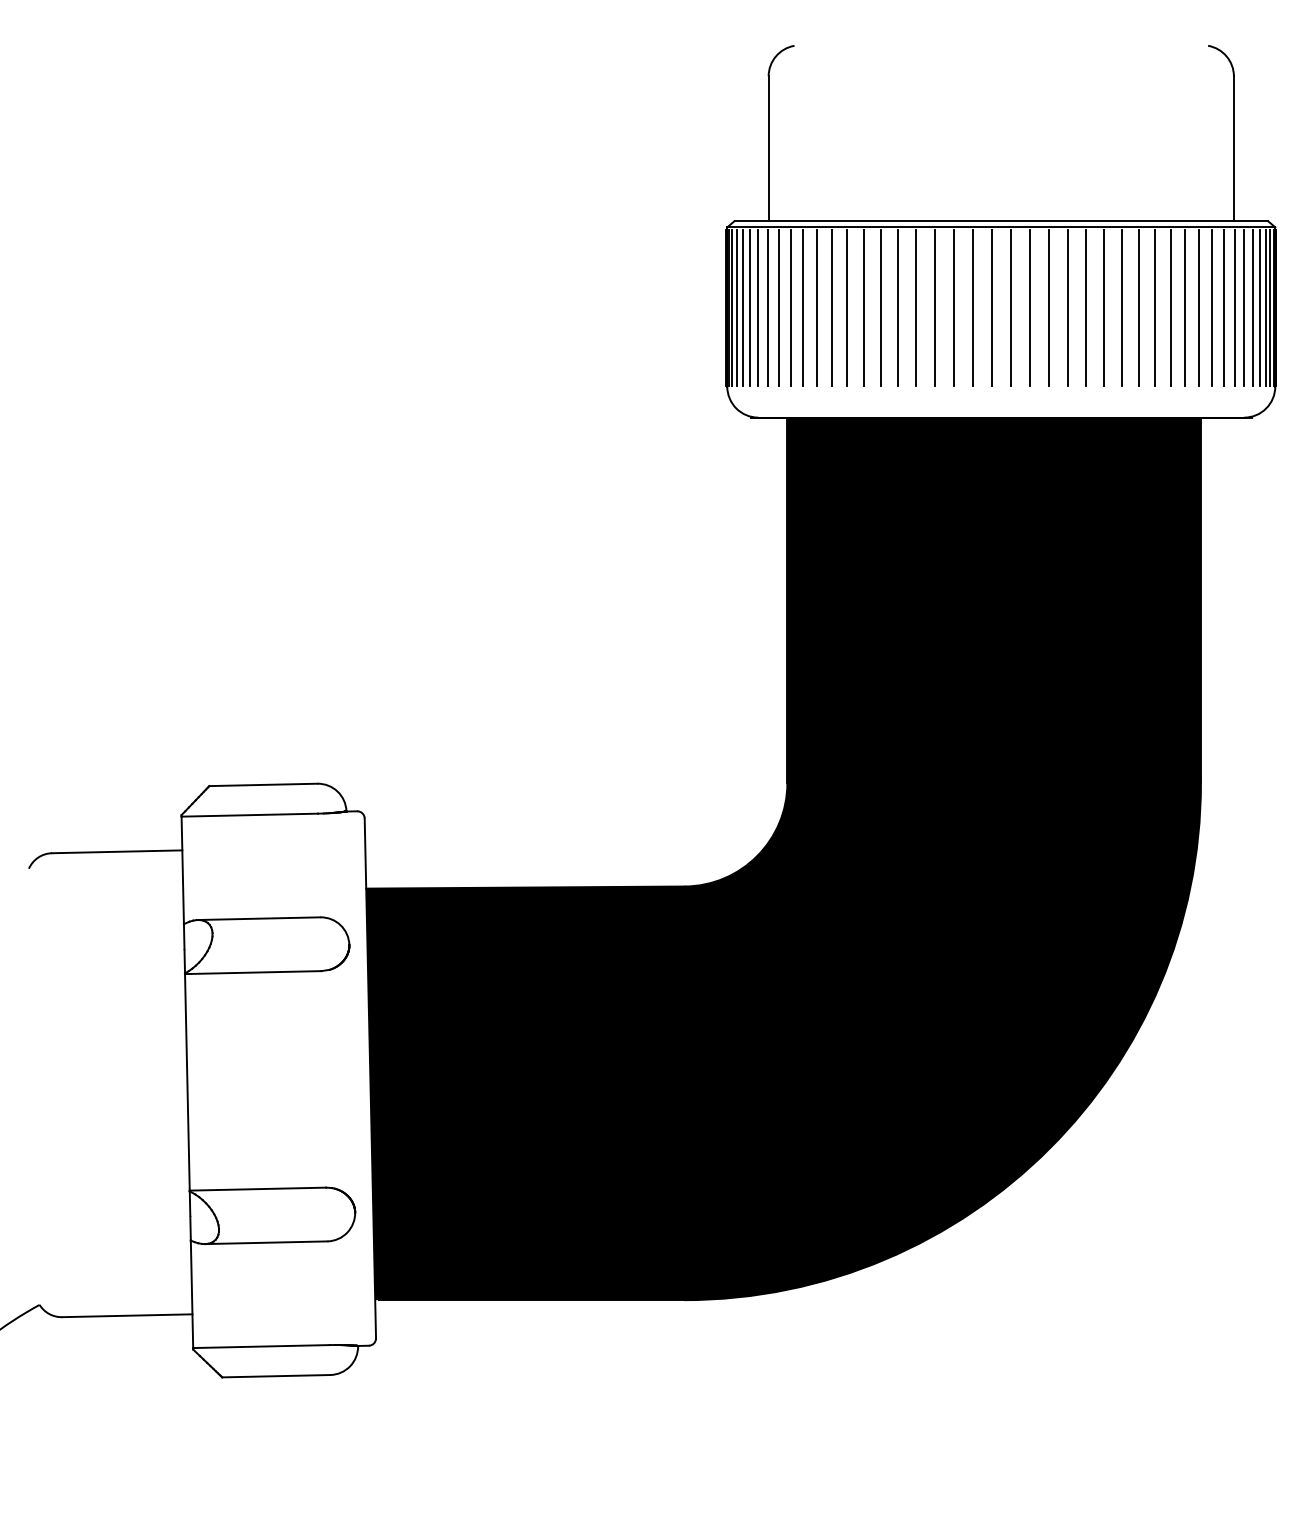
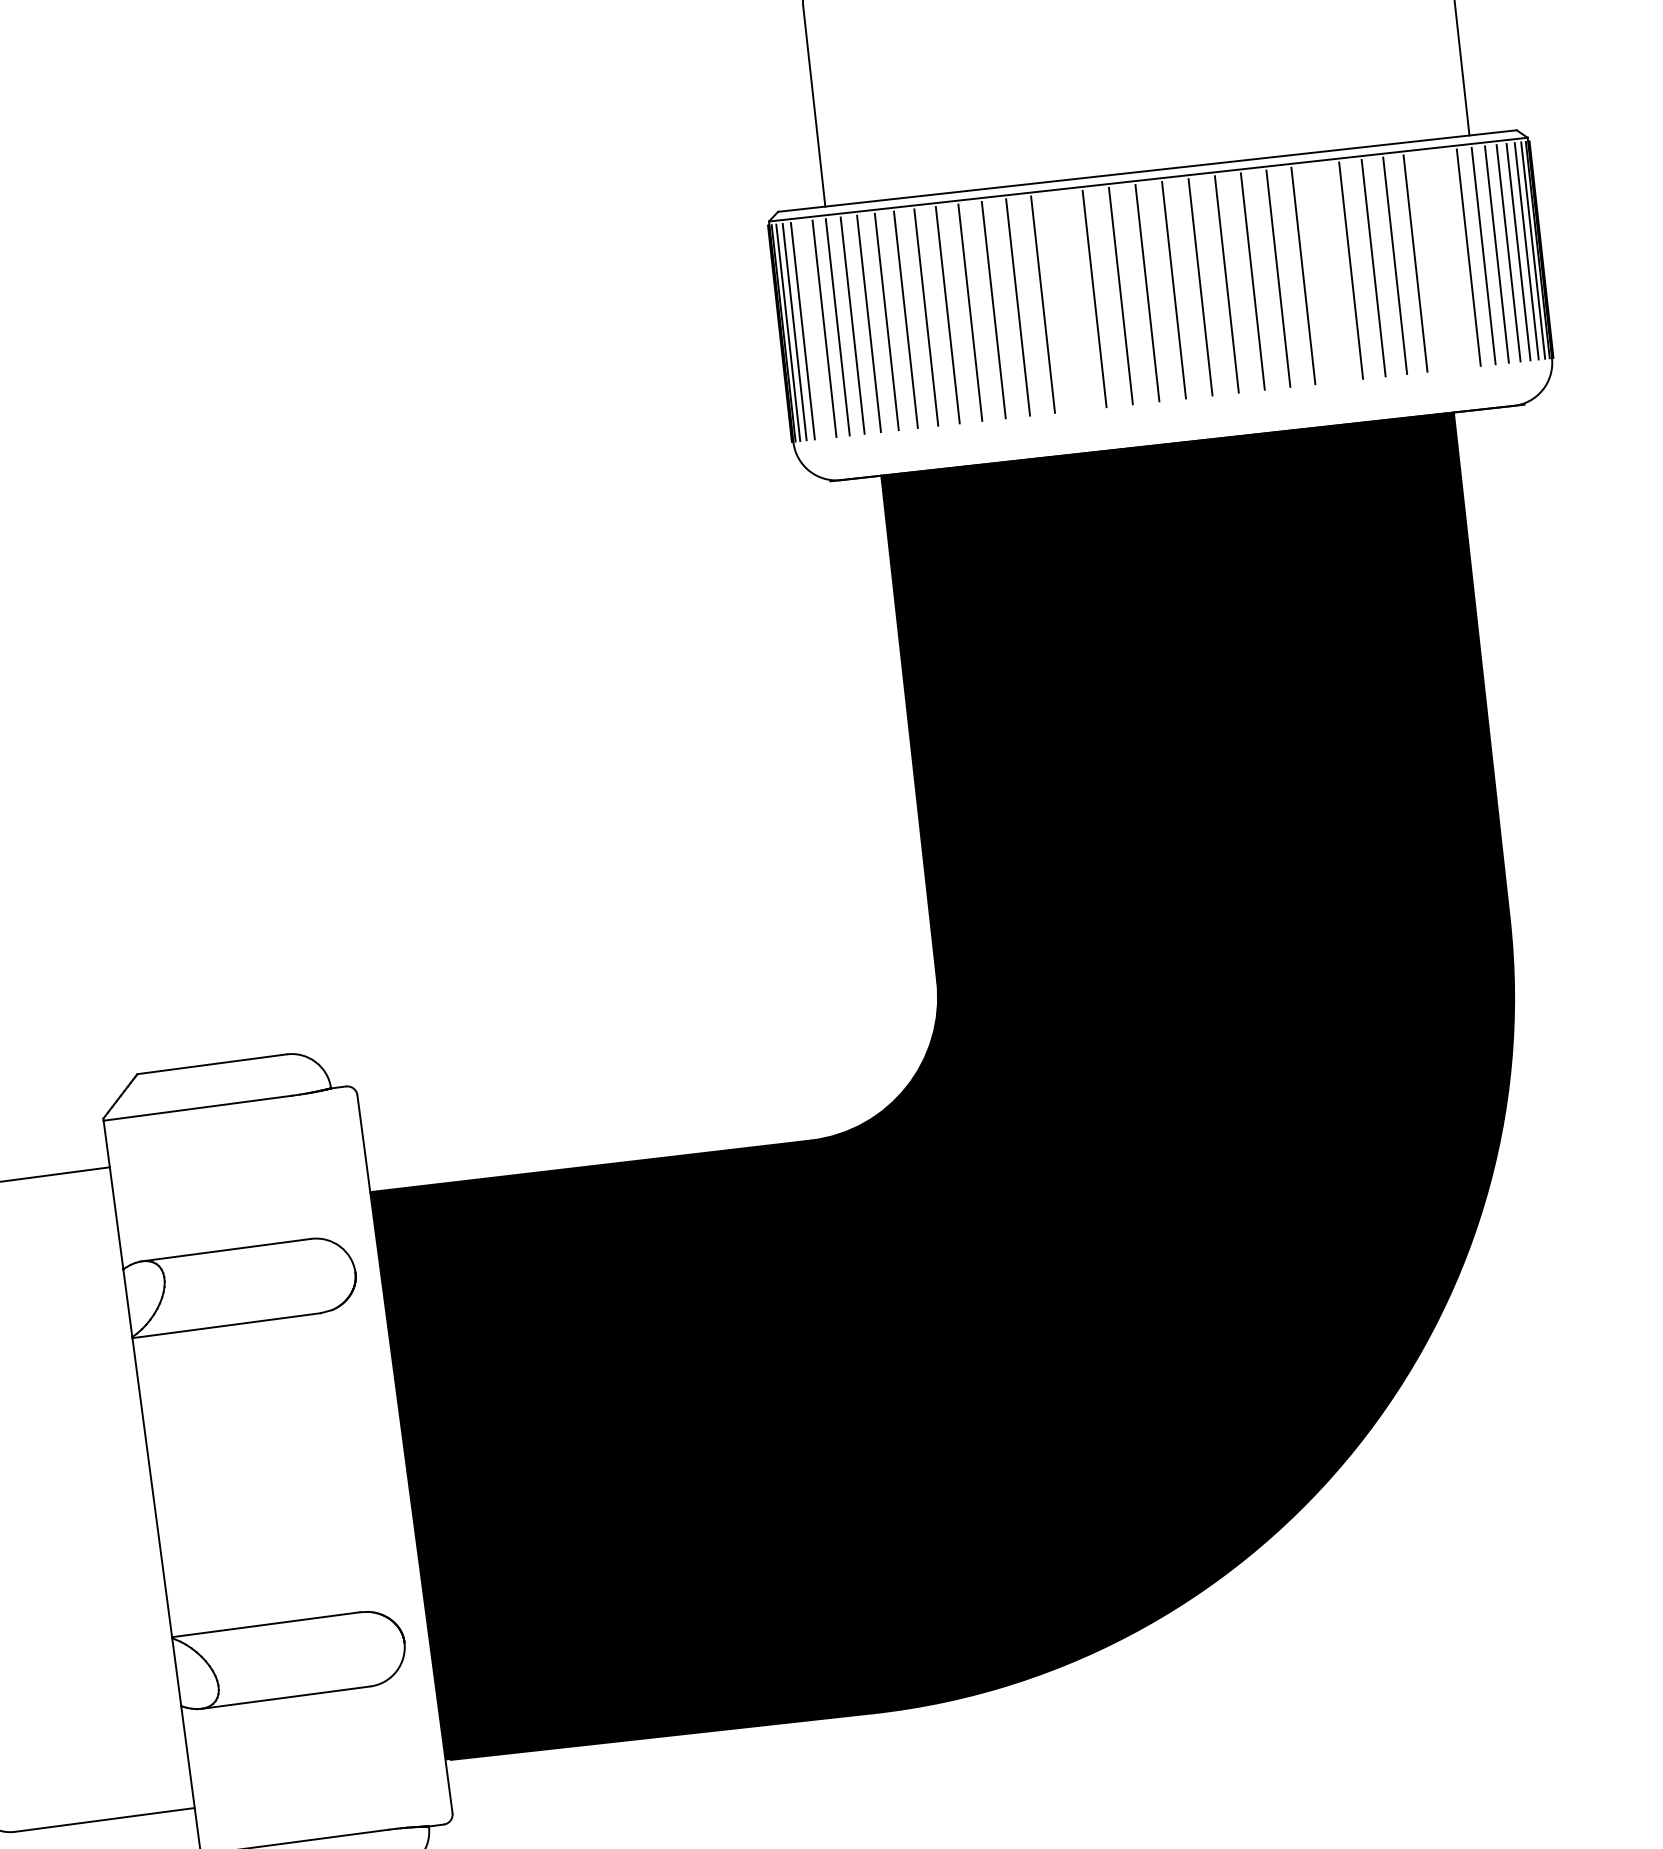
line: (750, 308) -> (813, 330), removed
line: (934, 308) -> (1068, 302), removed
line: (1121, 308) -> (1327, 273), removed
line: (1199, 308) -> (1435, 261), removed
line: (1211, 308) -> (1451, 259), removed

